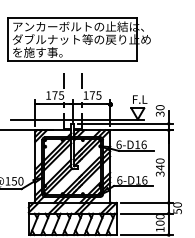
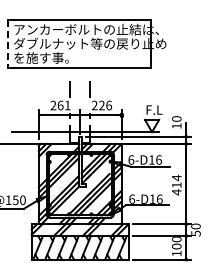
line: (7, 39) -> (8, 43), solid -> dashed
text: (54, 95) -> (60, 105), 175 -> 261
text: (92, 95) -> (102, 105), 175 -> 226
text: (159, 114) -> (176, 126), 30 -> 10
text: (159, 166) -> (176, 184), 340 -> 414

